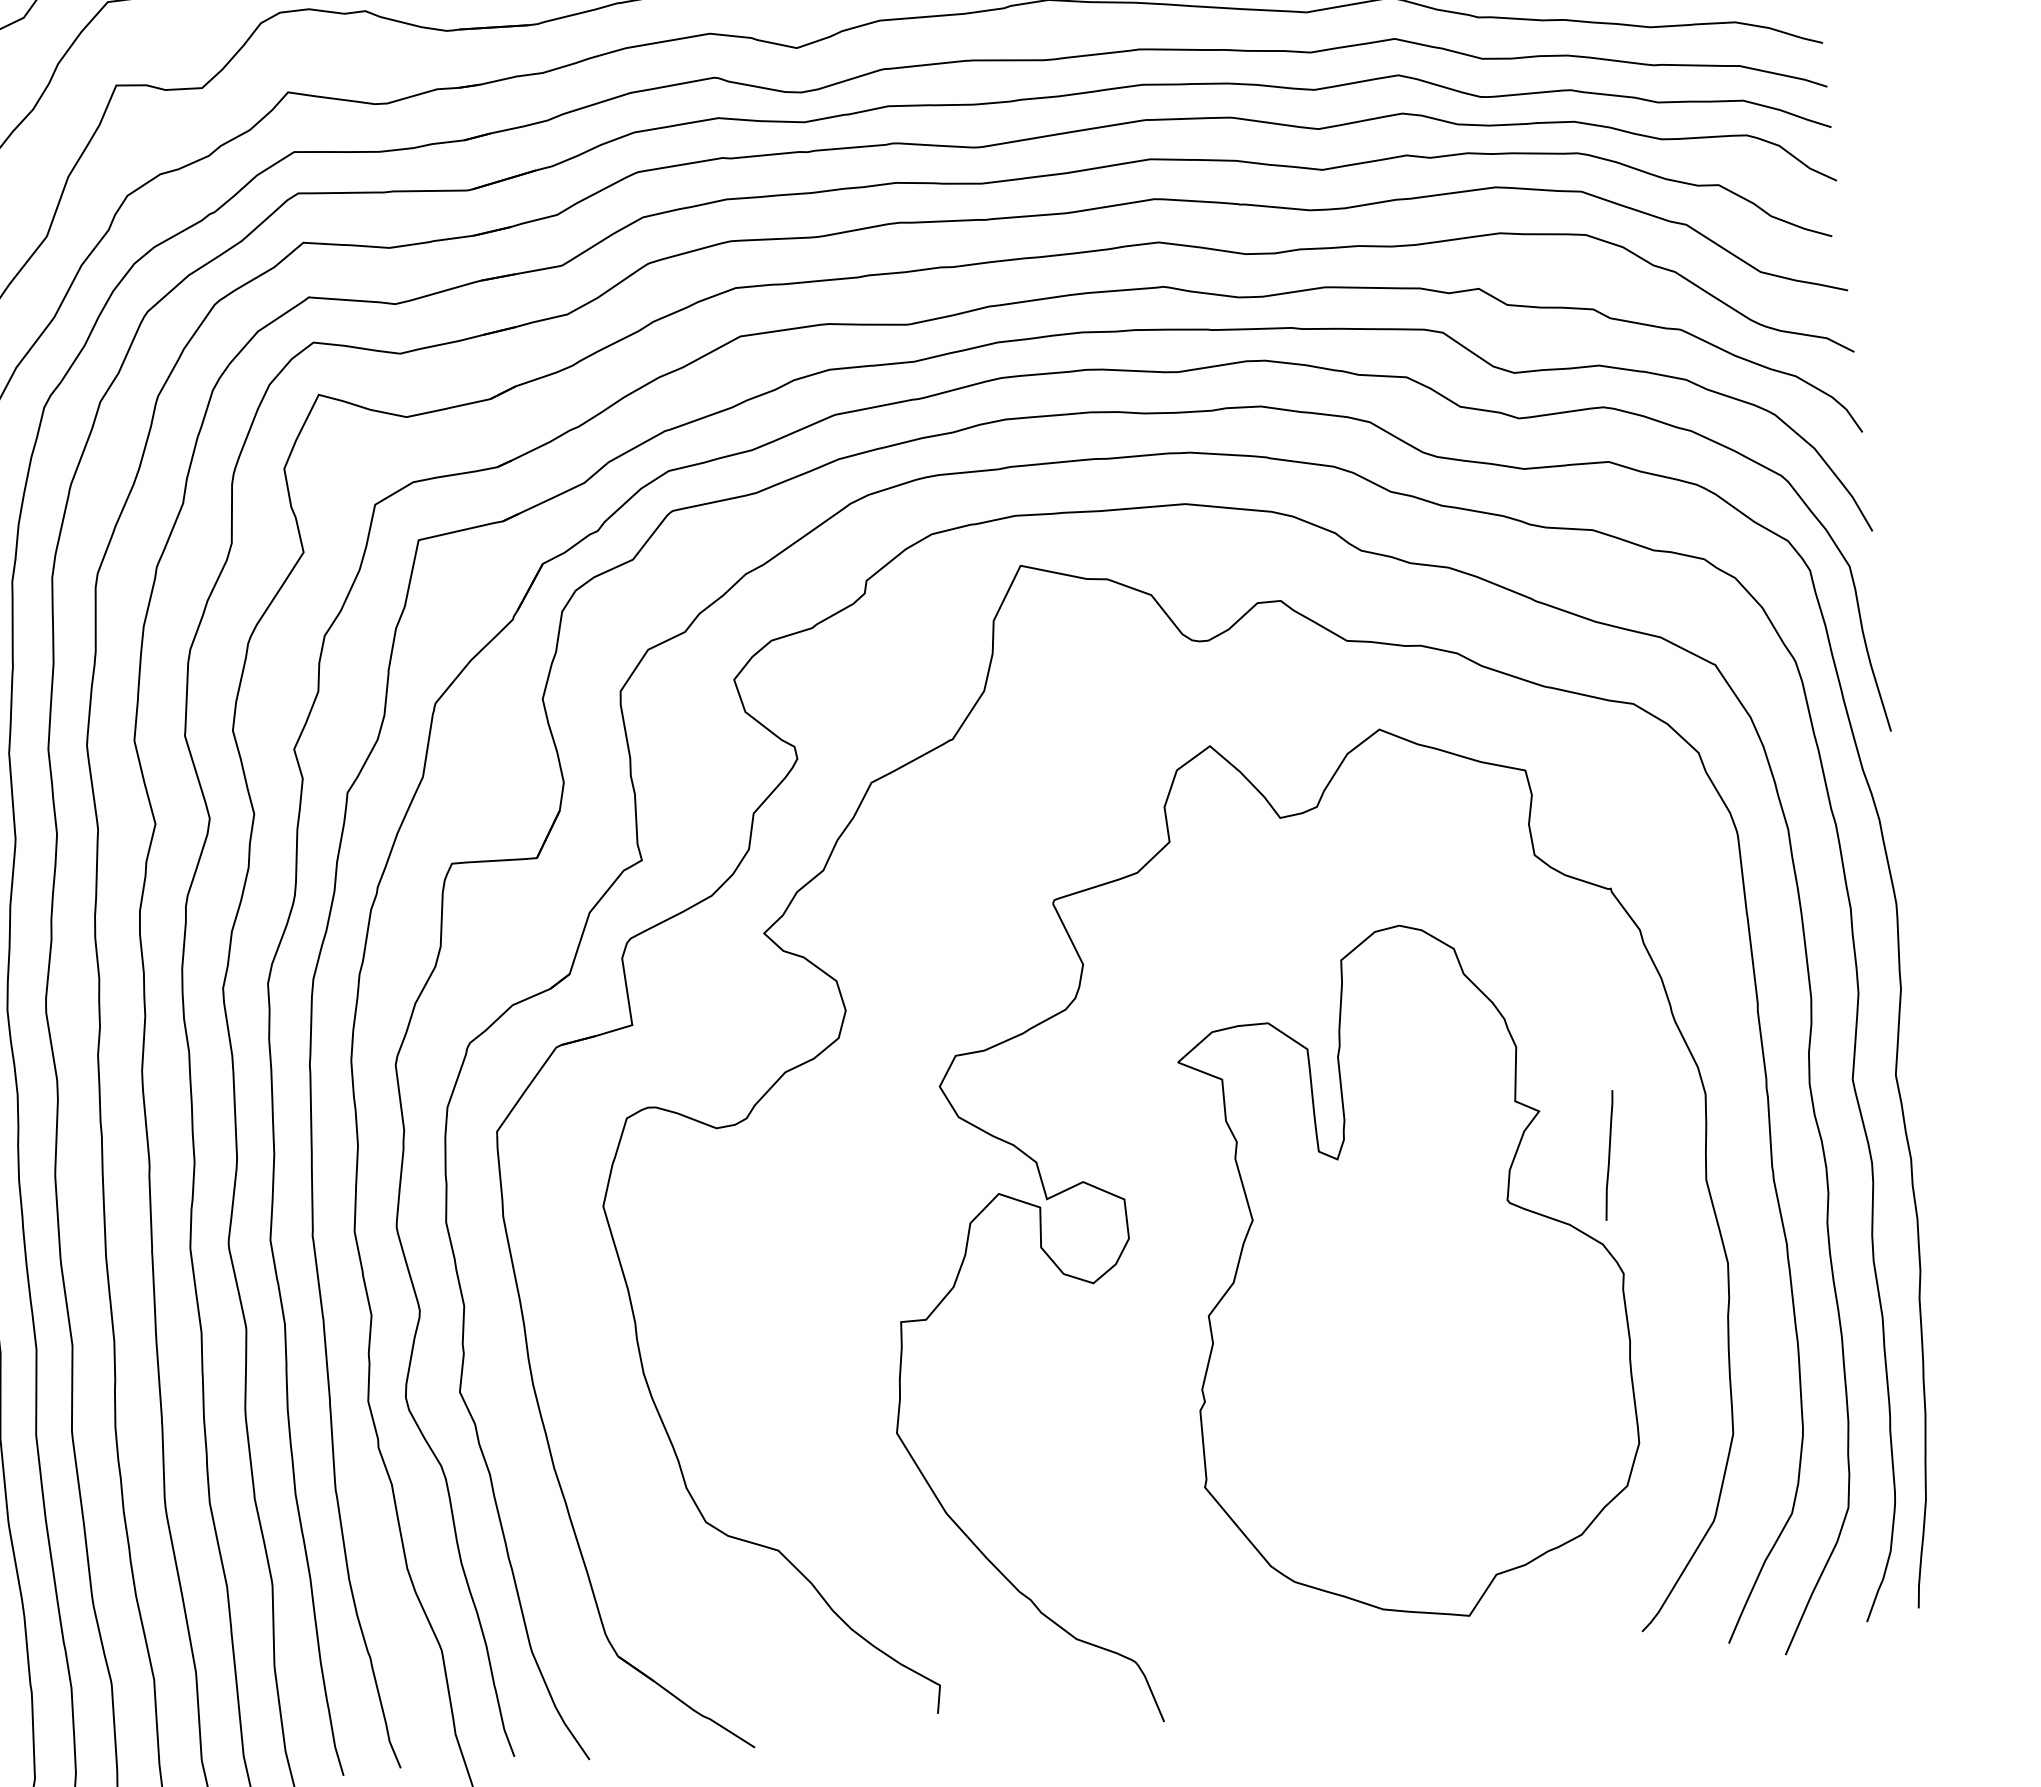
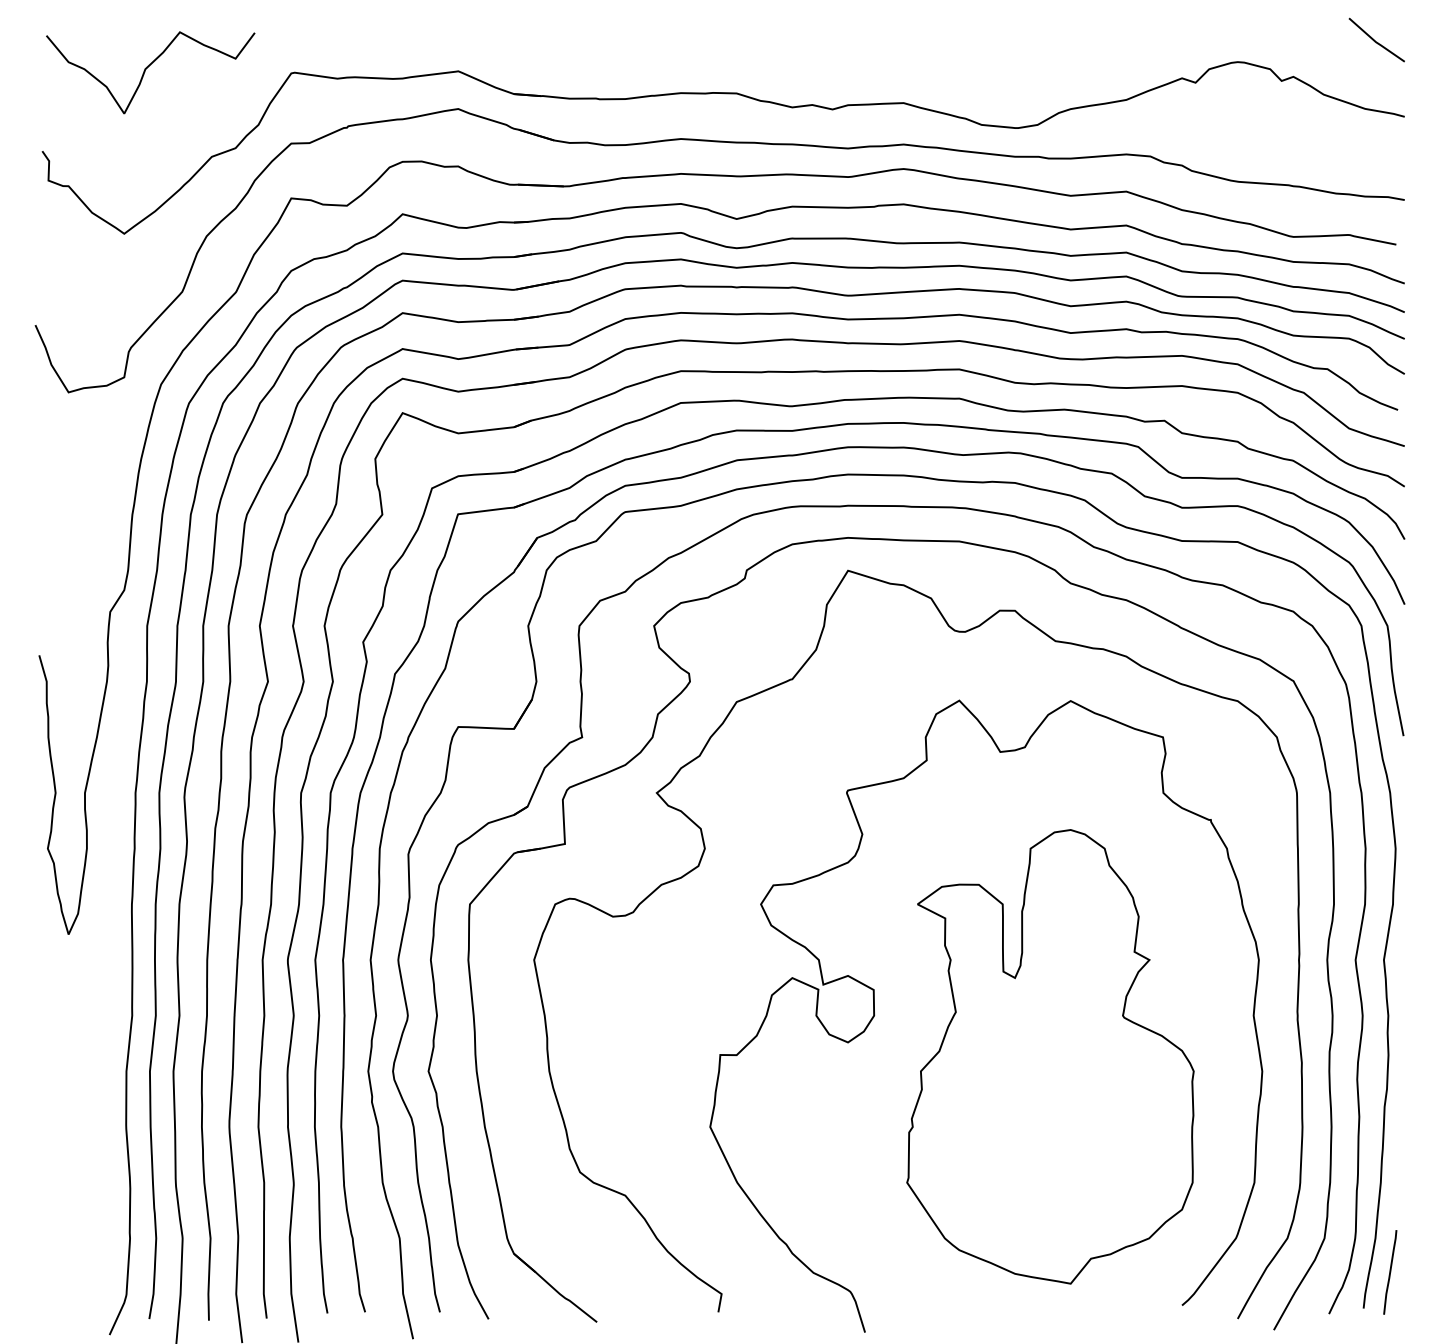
line: (1609, 1155) -> (1390, 1272), moved

